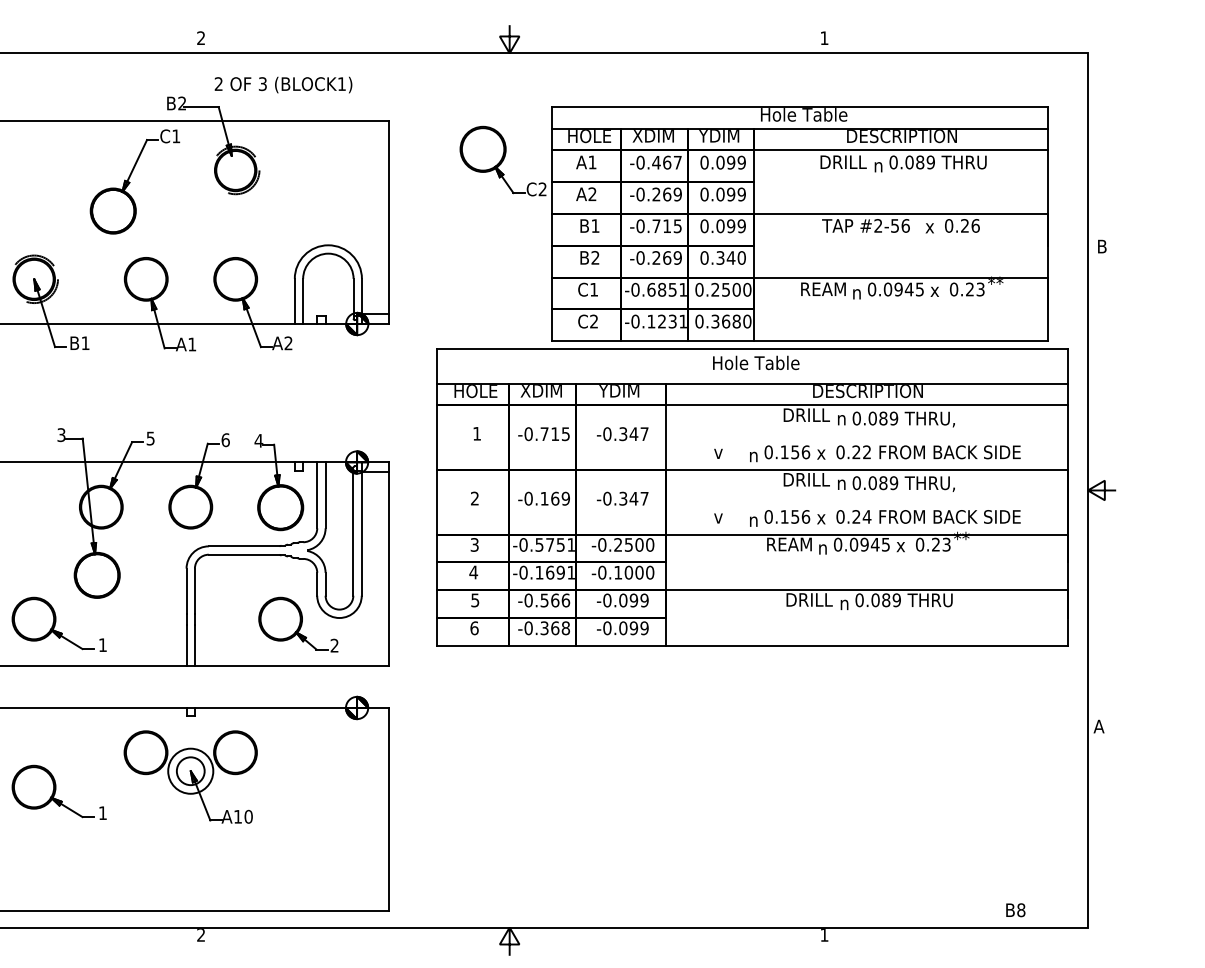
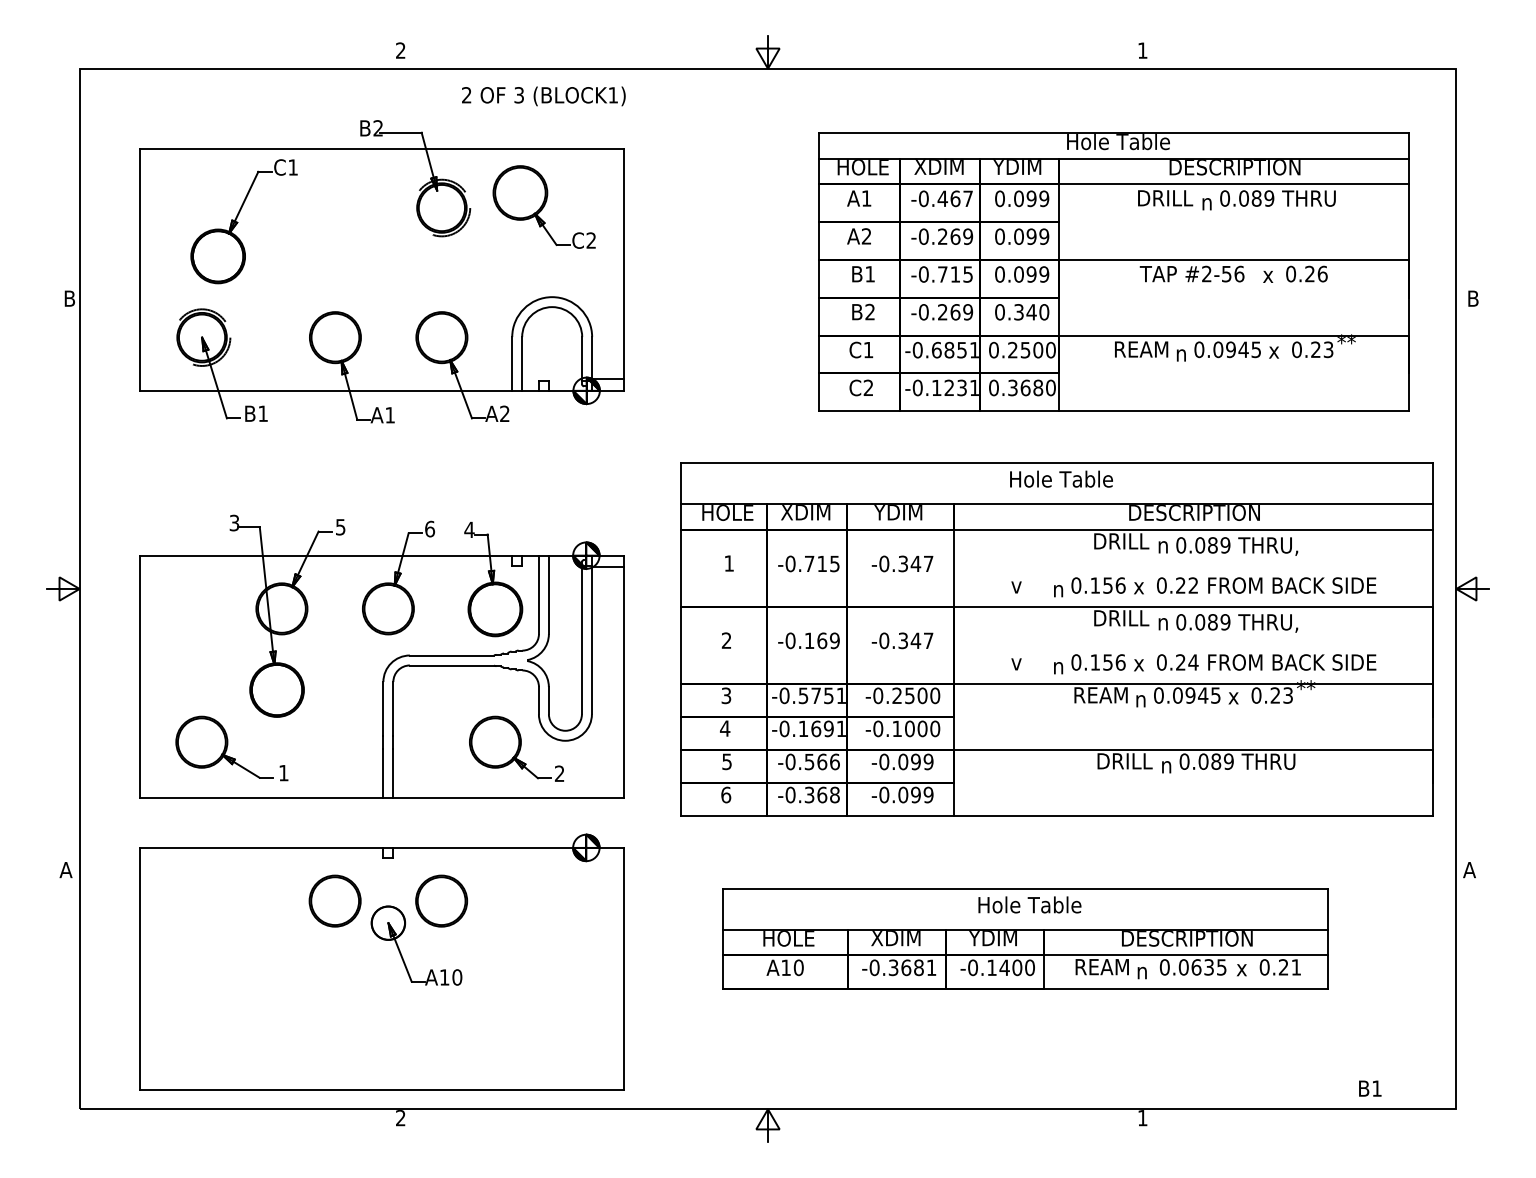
text: (283, 85) -> (543, 96), moved
part: (502, 160) -> (543, 206), moved
part: (134, 181) -> (243, 221), moved
part: (752, 497) -> (1056, 639), moved
circle: (190, 770) -> (388, 922), size x0.62
part: (725, 784) -> (1025, 938), added
part: (58, 792) -> (231, 948), removed
text: (1020, 910) -> (1376, 1088), B8 -> B1

